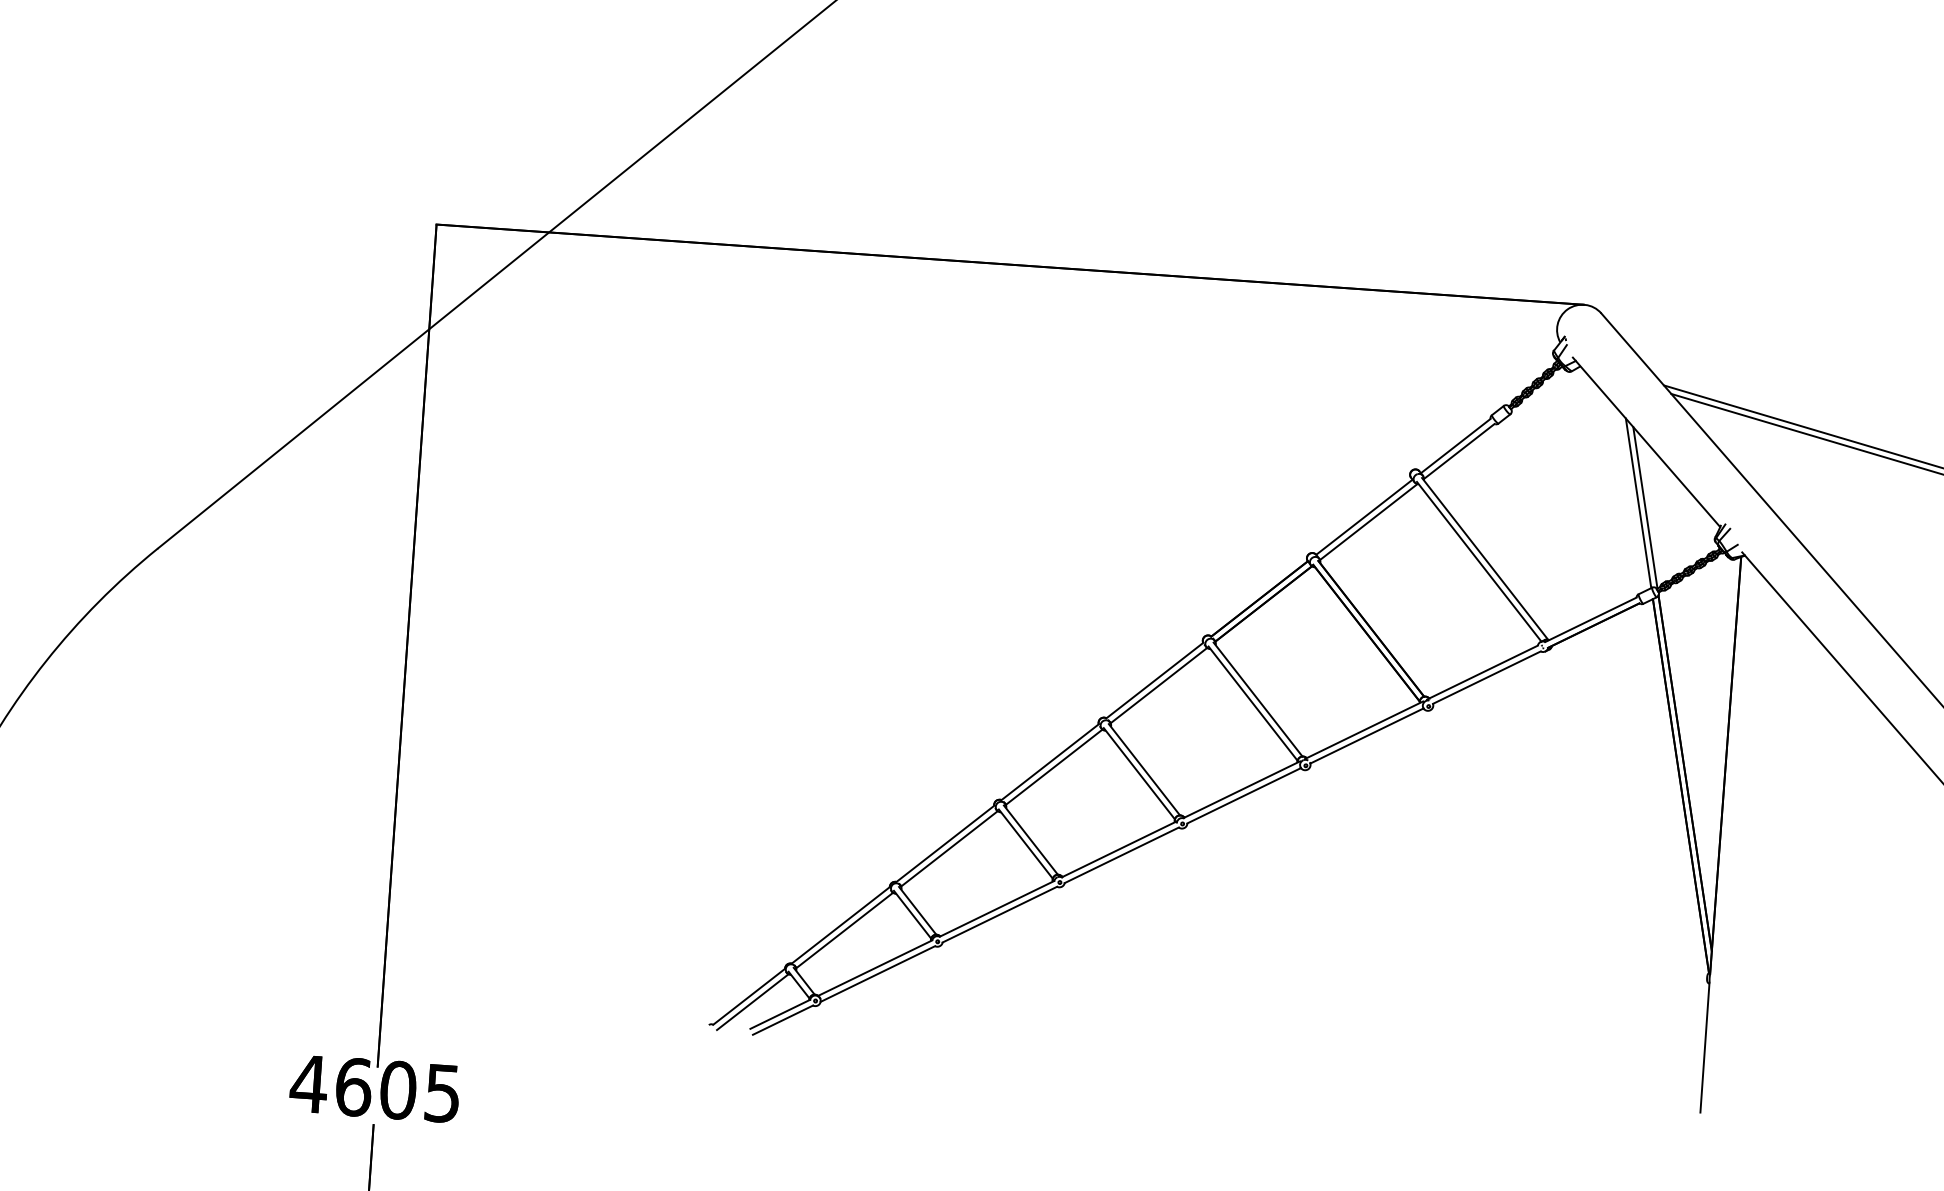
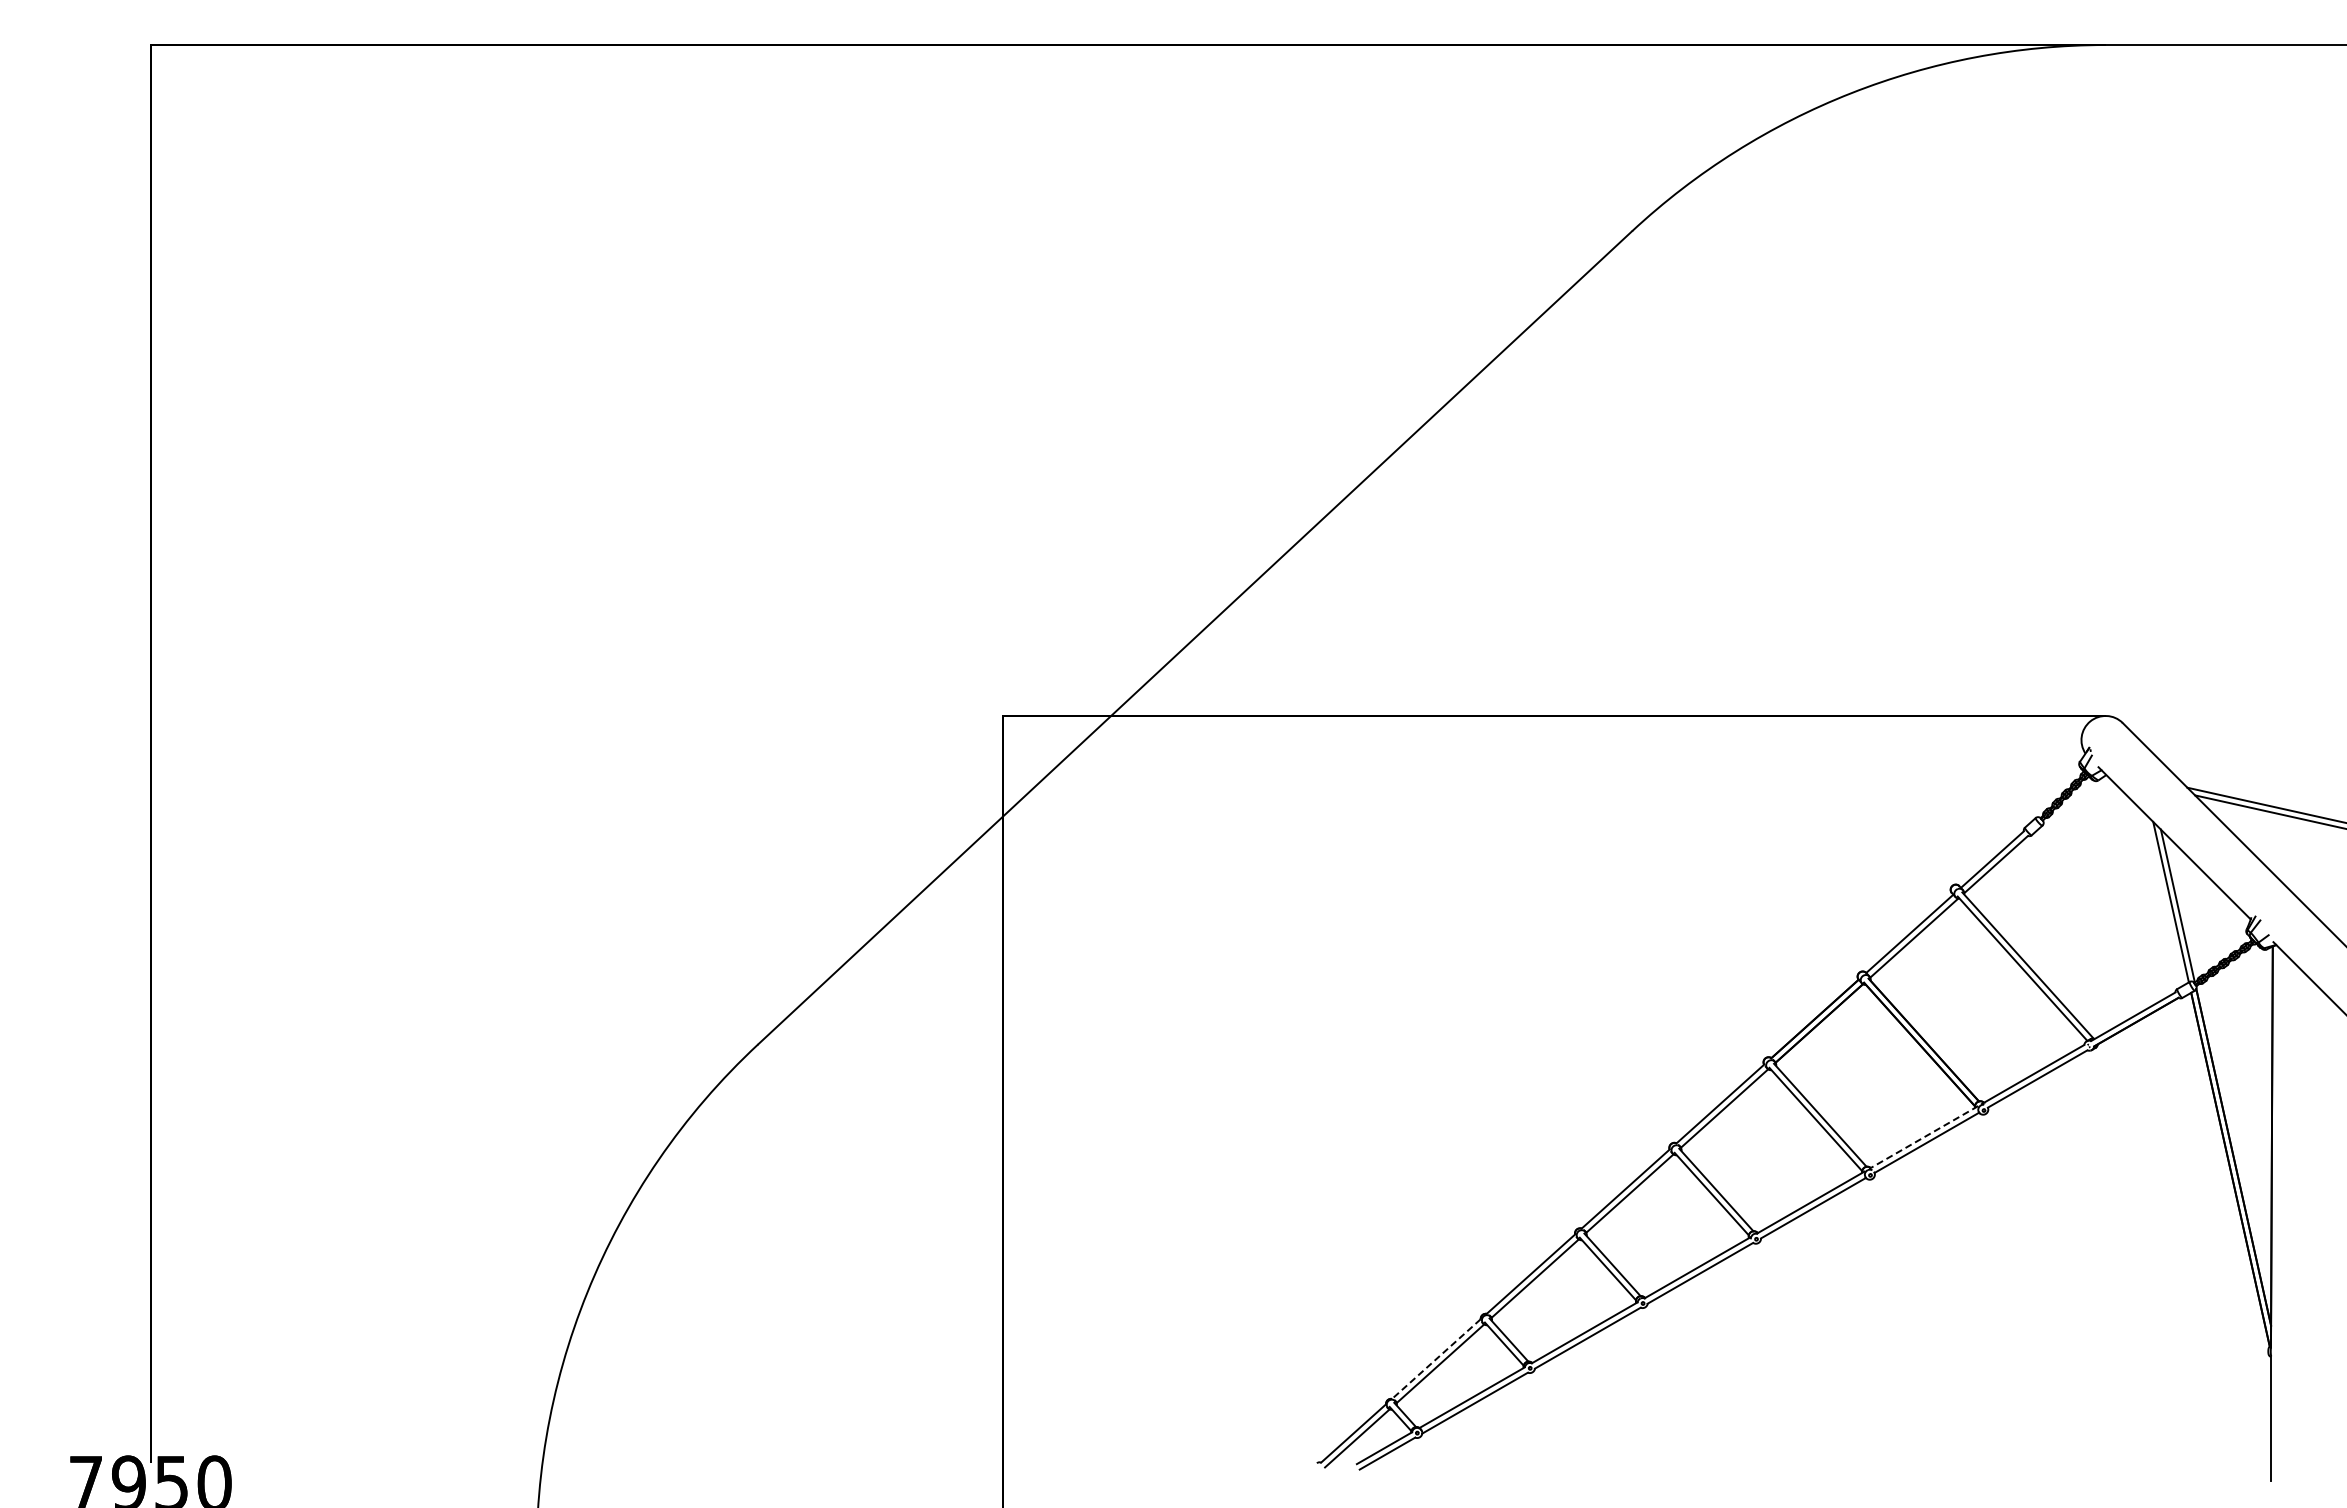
line: (1363, 730) -> (1923, 1137), solid -> dashed
line: (840, 925) -> (1436, 1359), solid -> dashed

